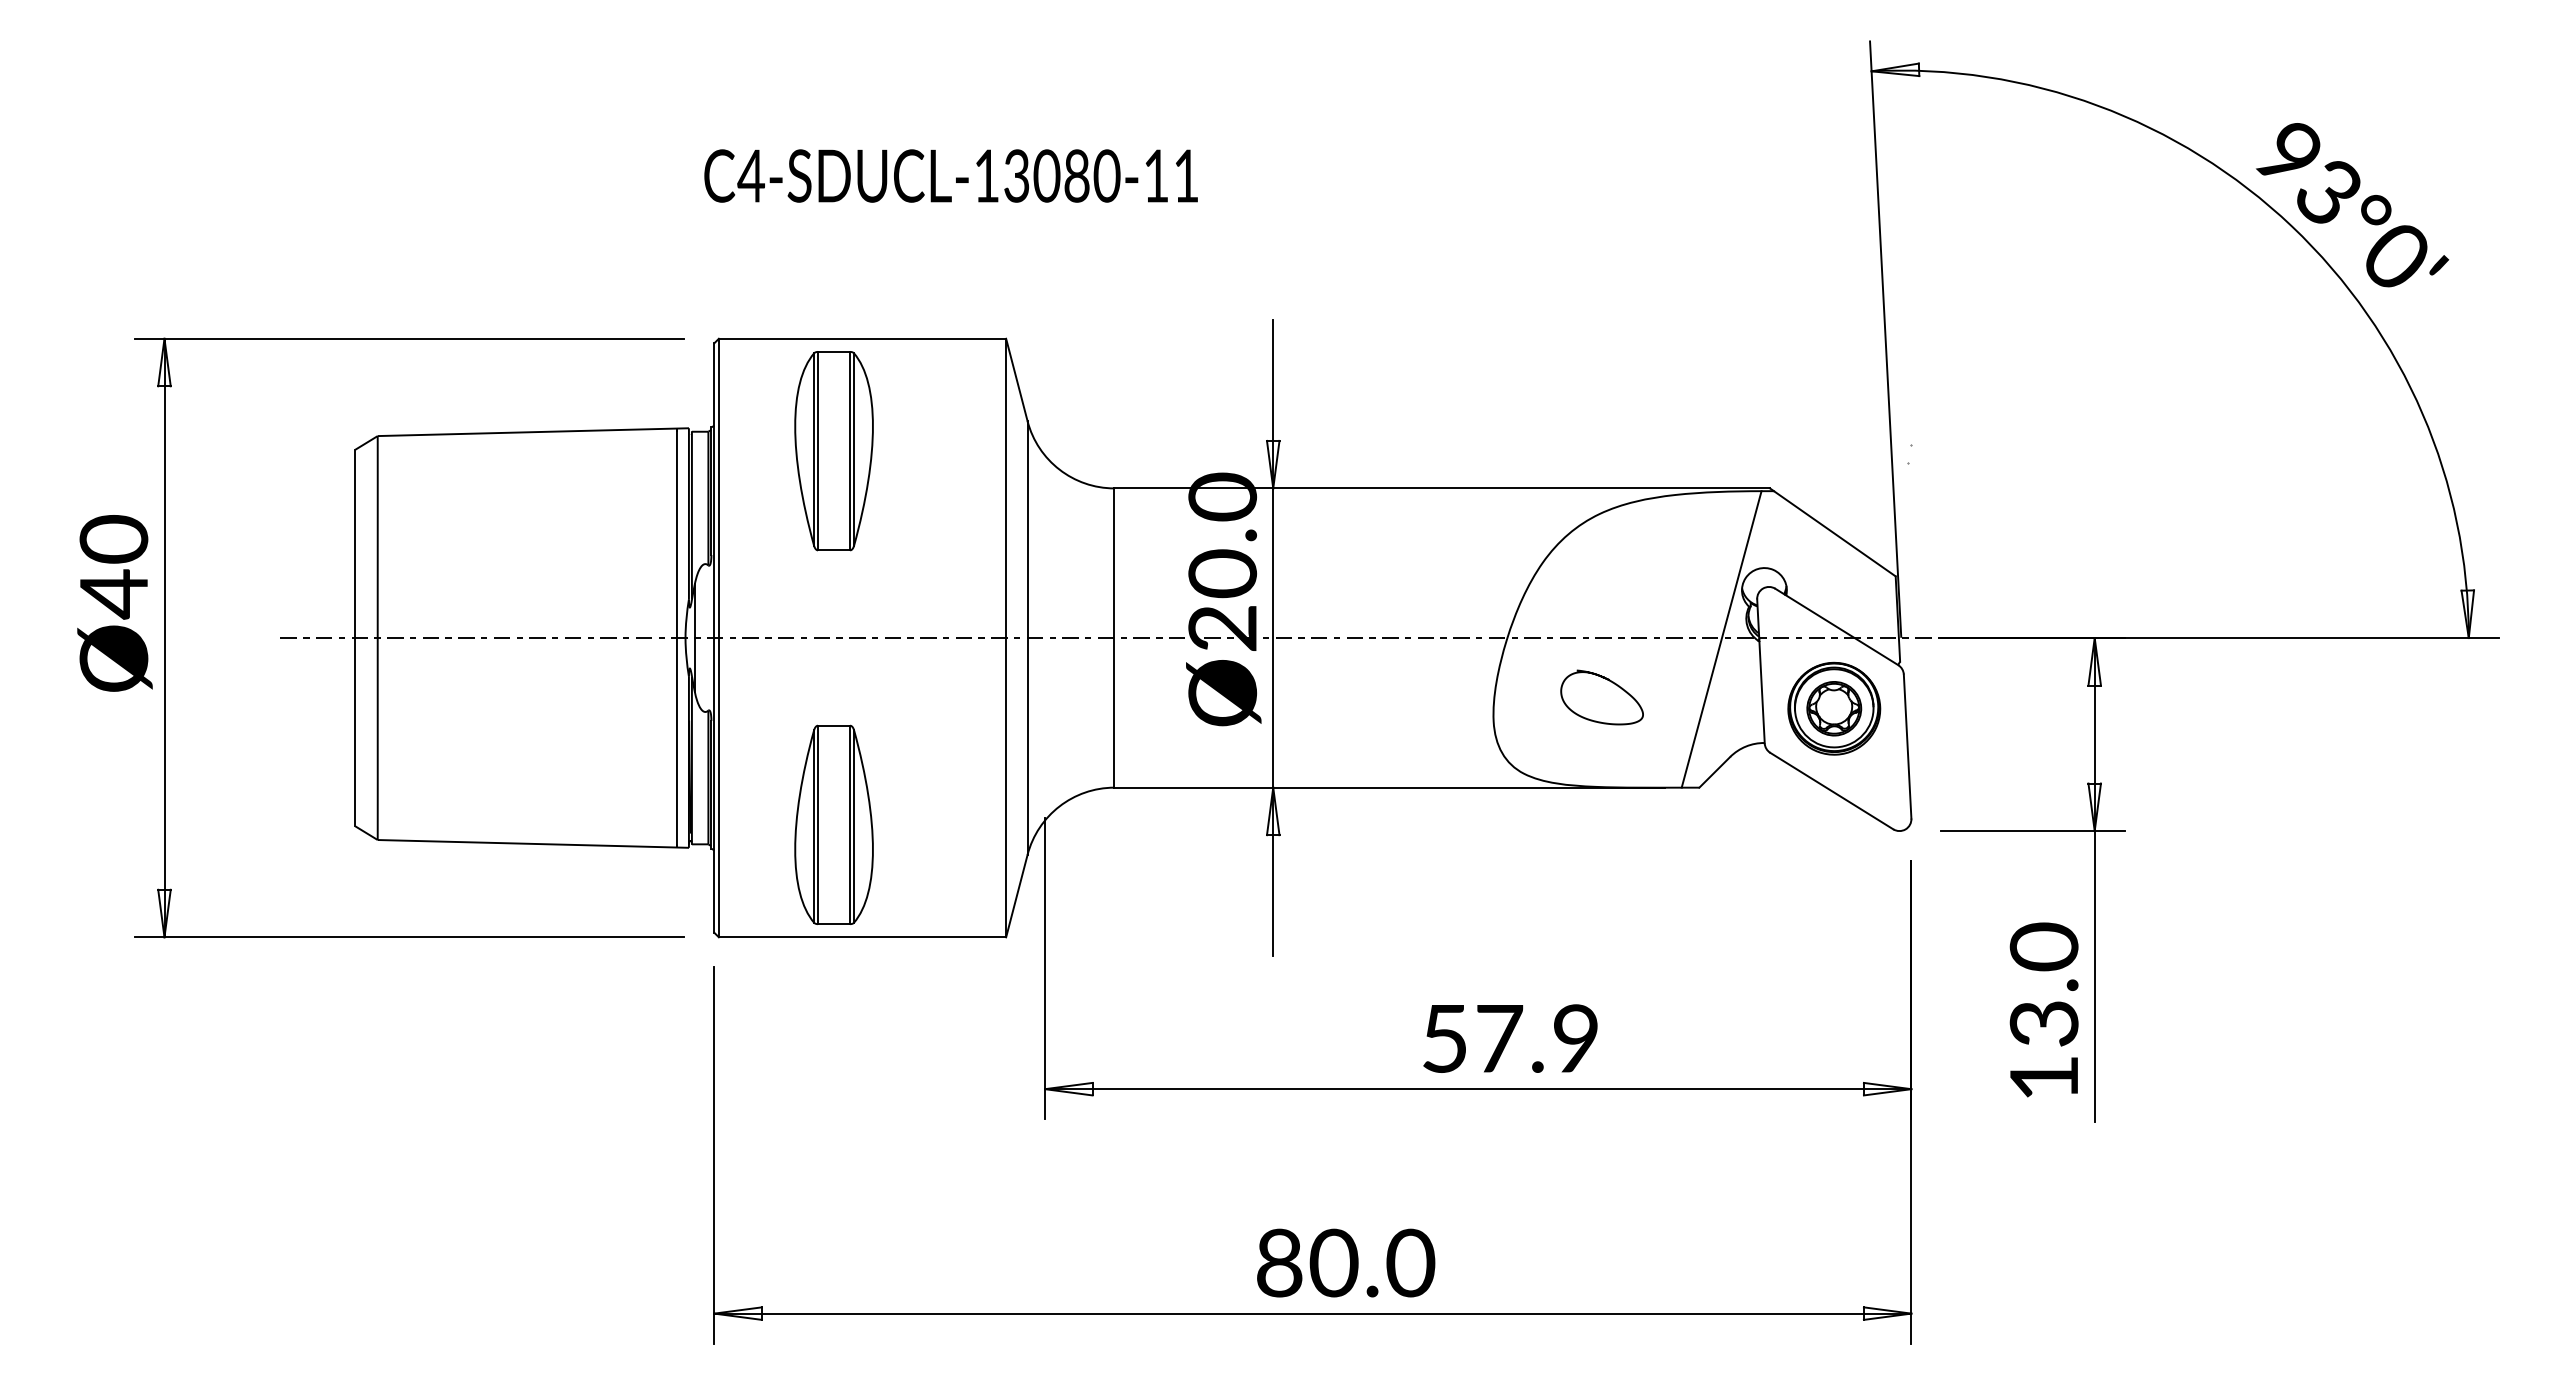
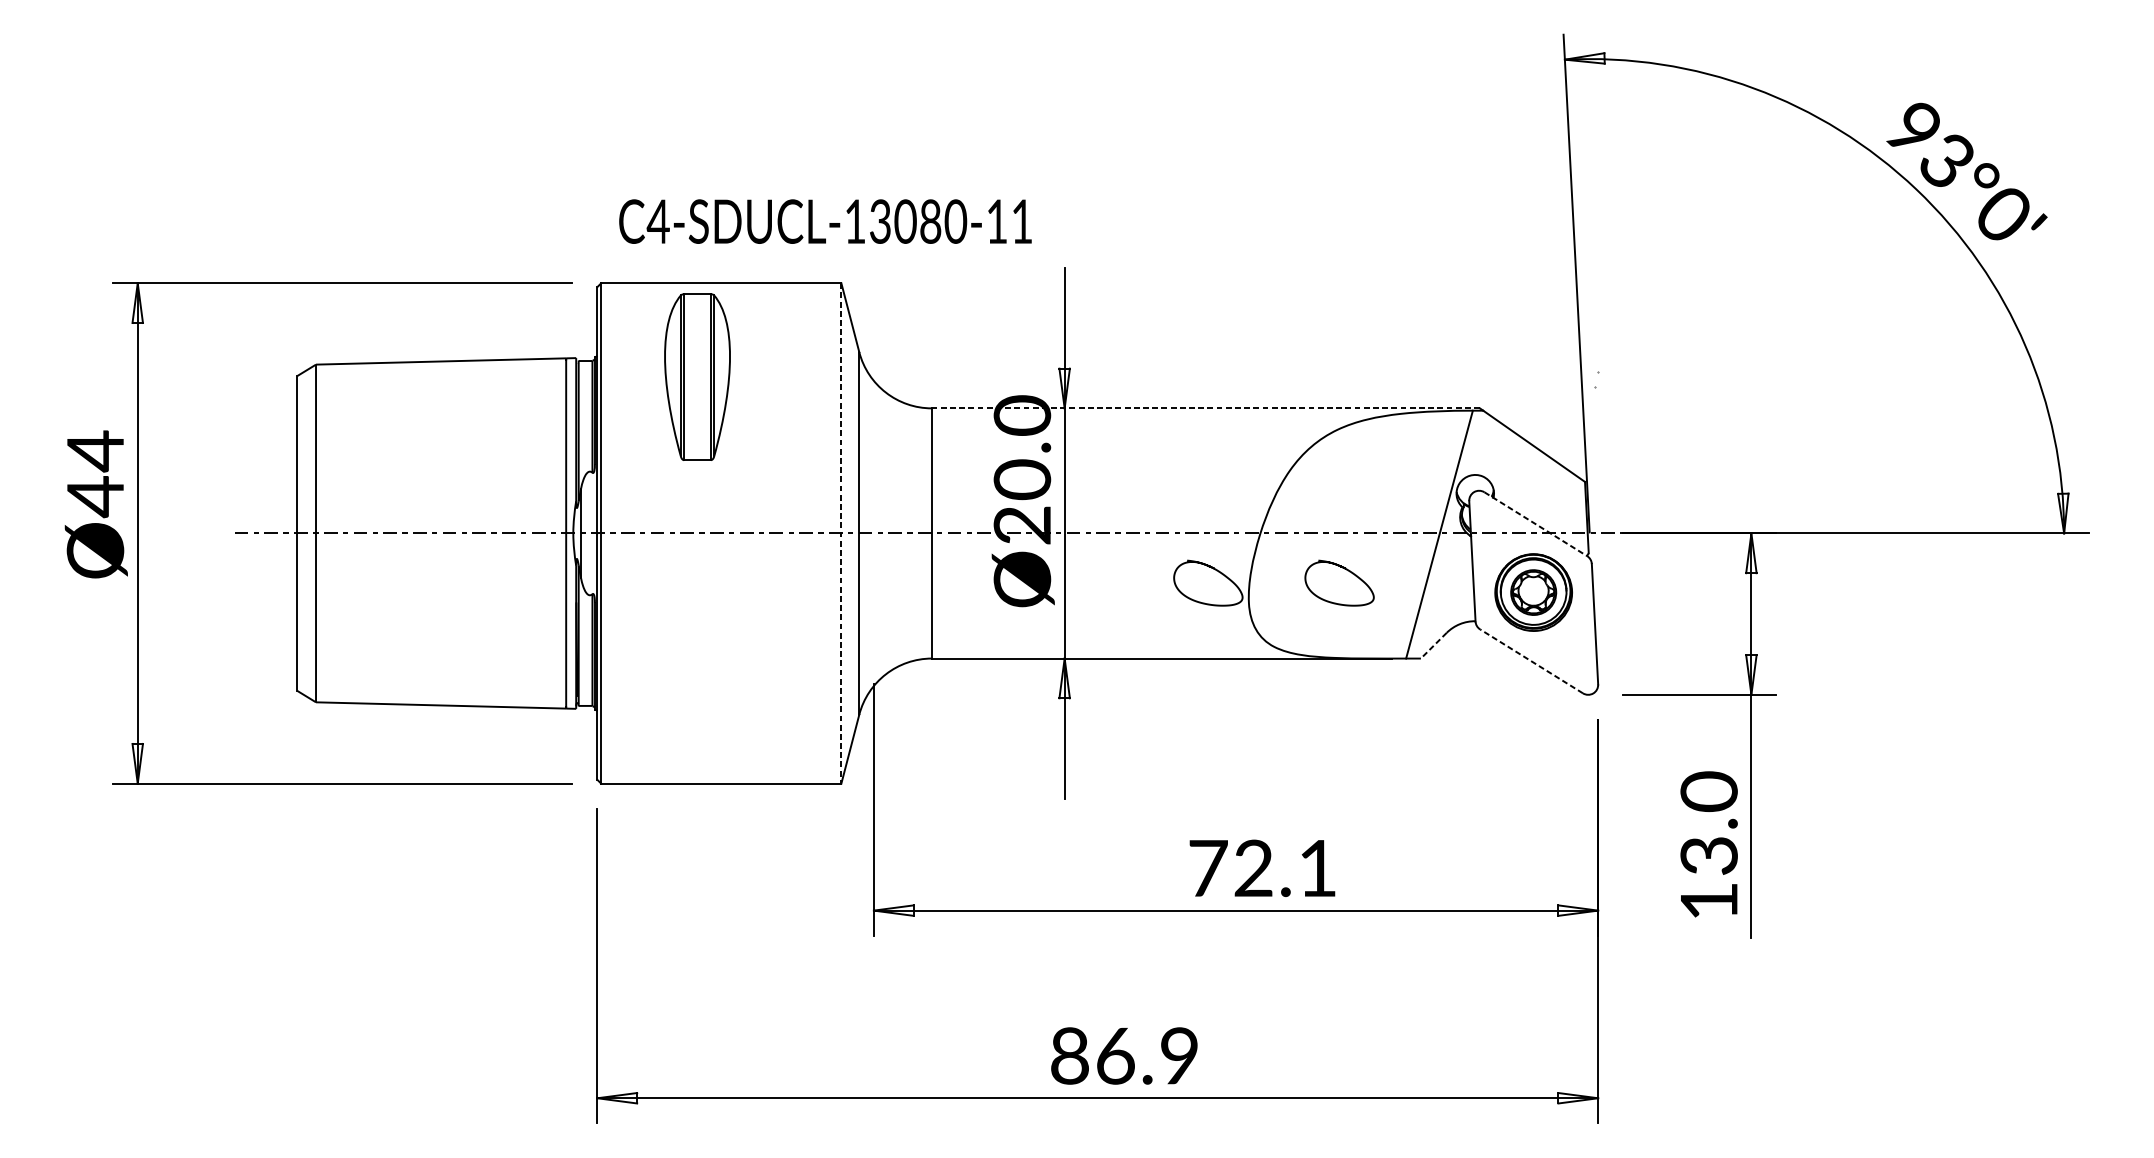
text: (950, 175) -> (824, 221), moved
line: (1442, 488) -> (1206, 408), solid -> dashed
text: (113, 539) -> (95, 451), Ø40 -> Ø44
line: (1837, 627) -> (1536, 524), solid -> dashed
line: (1006, 638) -> (841, 533), solid -> dashed
curve: (1453, 682) -> (1215, 570), added
line: (1714, 772) -> (1433, 645), solid -> dashed
line: (1831, 790) -> (1531, 660), solid -> dashed
part: (833, 824) -> (697, 689), removed
text: (1509, 1038) -> (1262, 868), 57.9 -> 72.1
text: (1372, 1262) -> (1147, 1055), 80.0 -> 86.9

